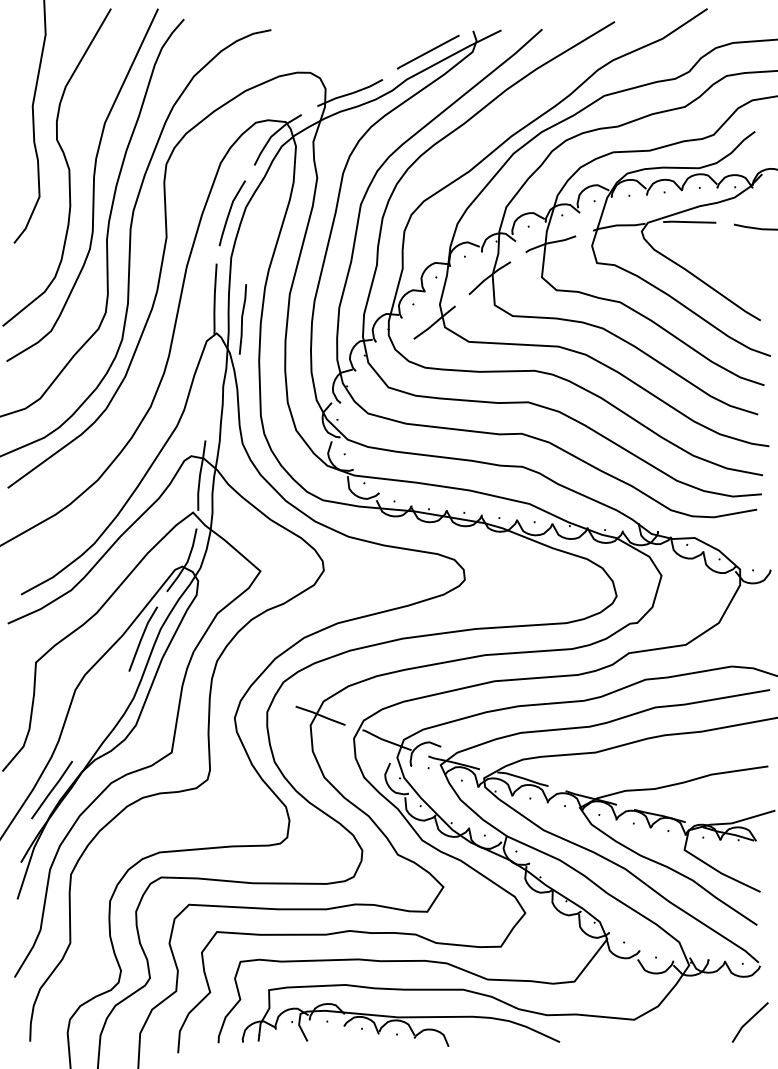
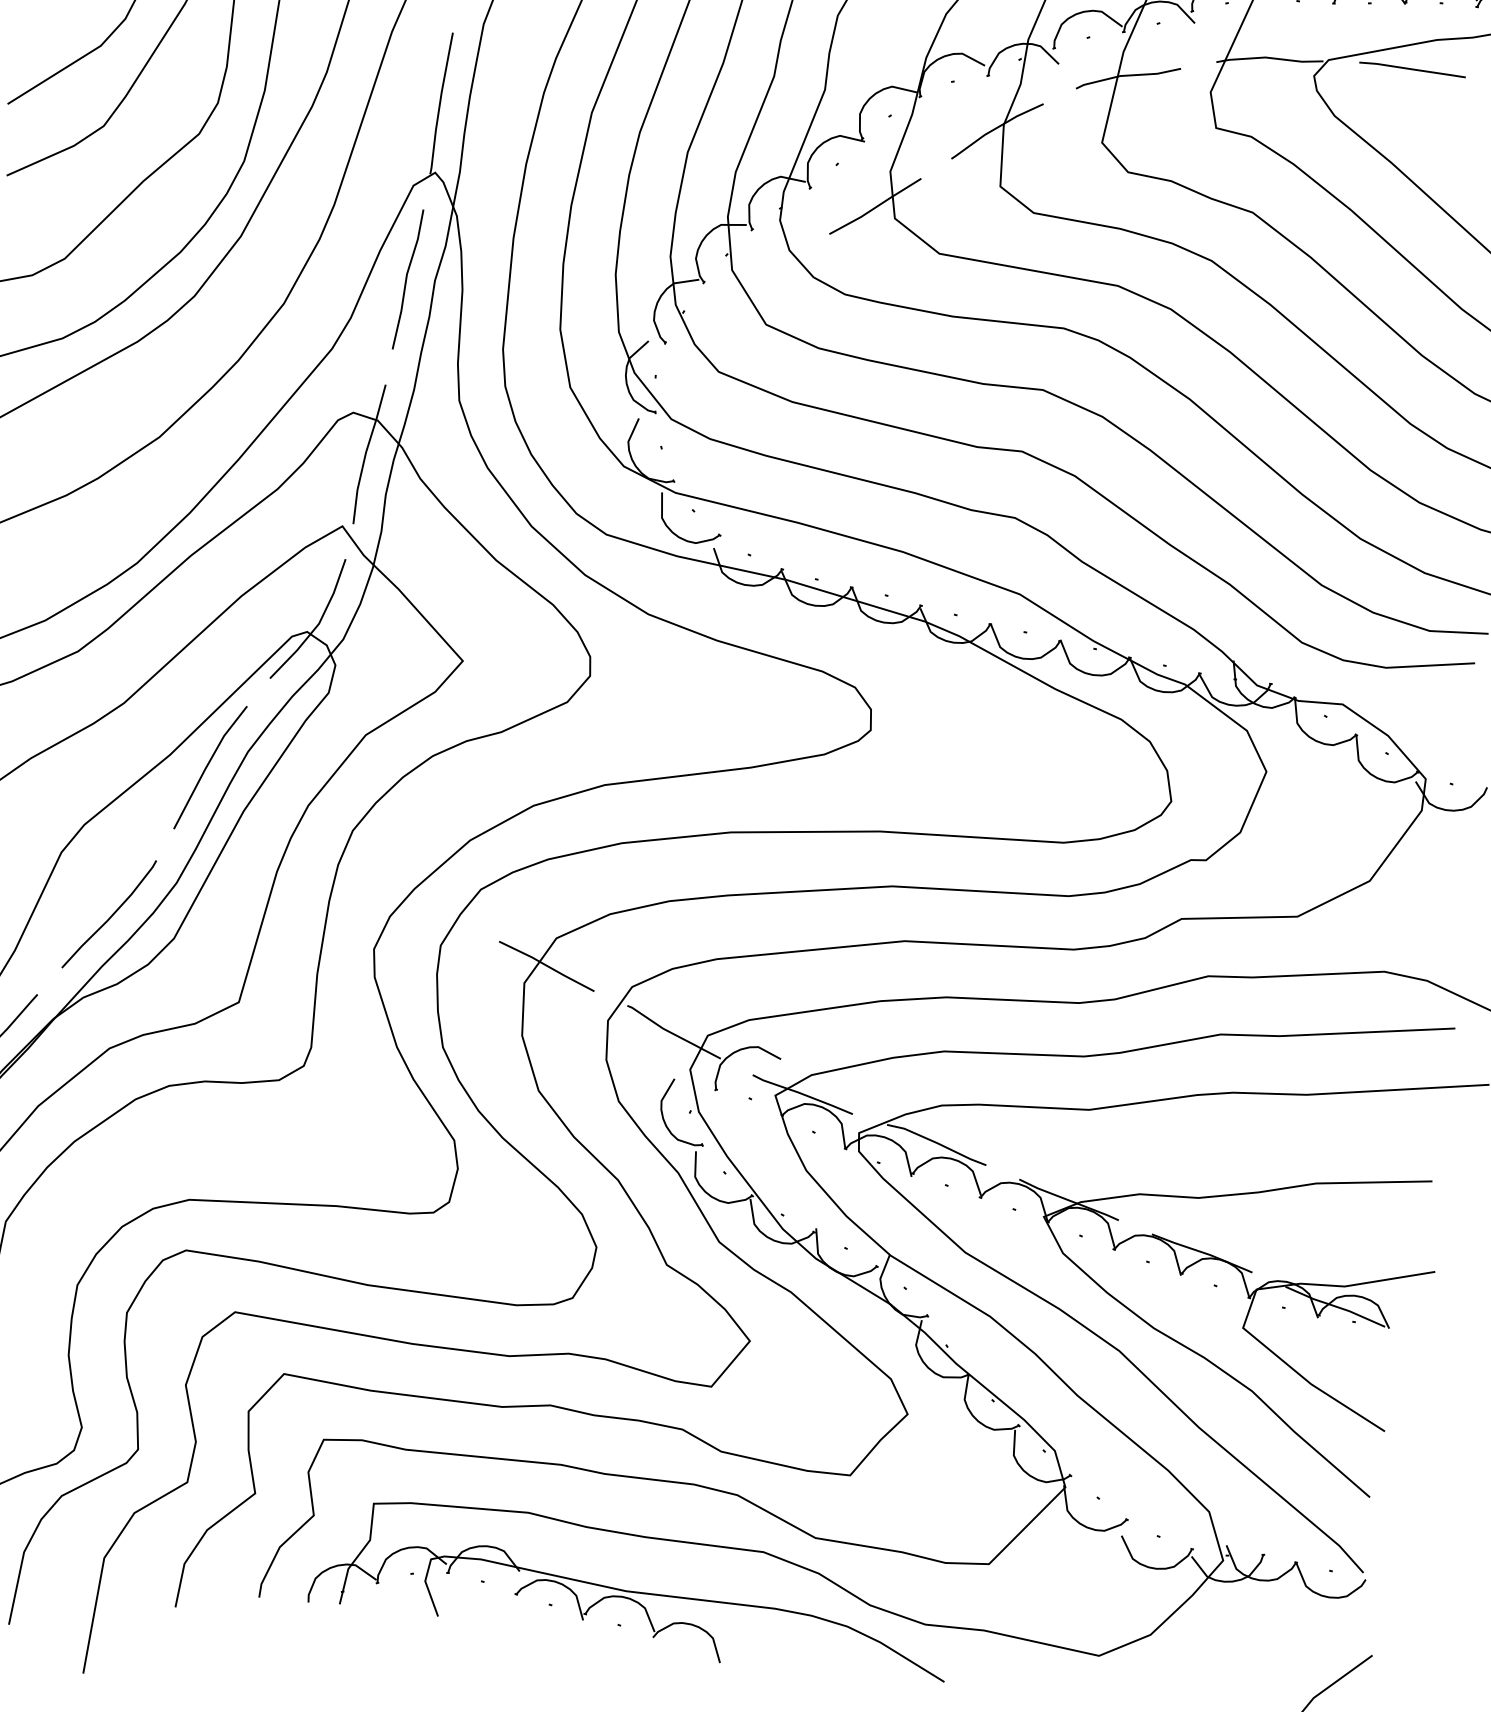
curve: (242, 319) -> (407, 279), moved
curve: (103, 717) -> (110, 914), added

